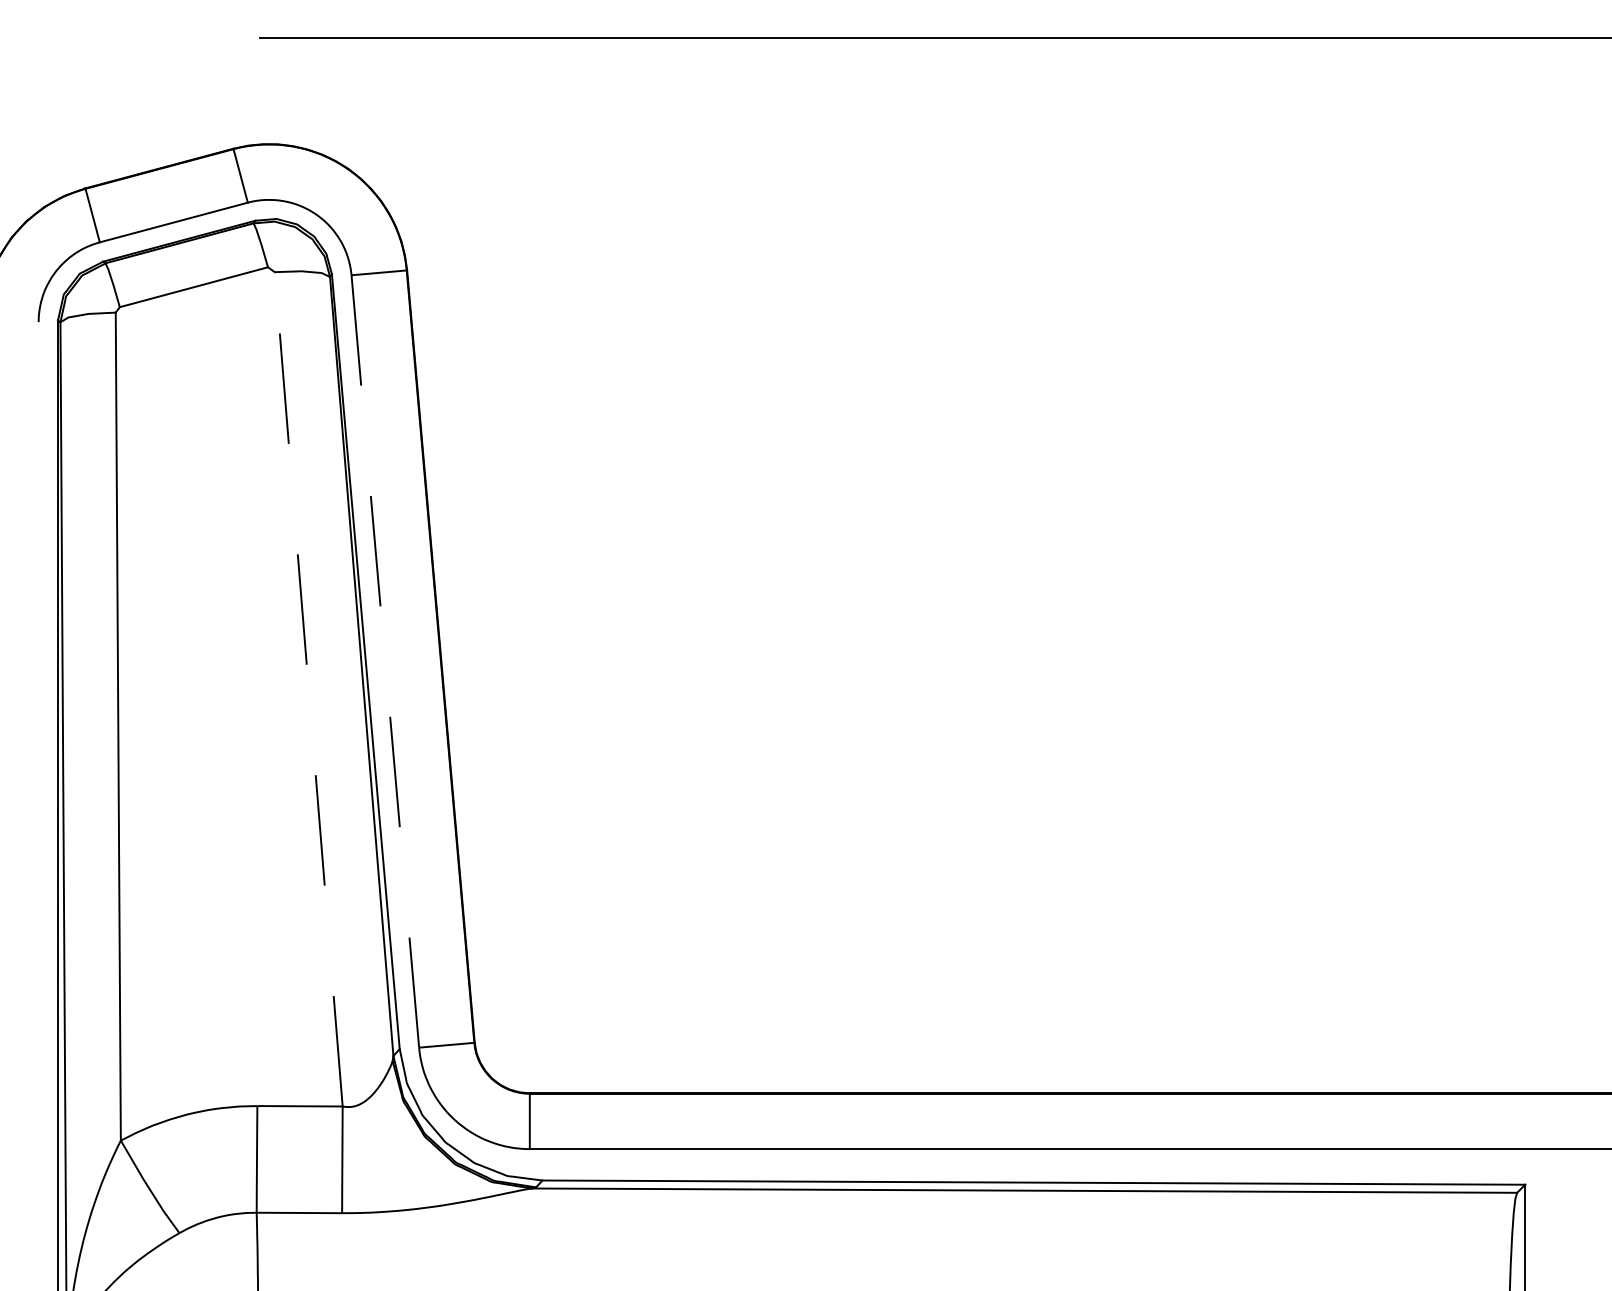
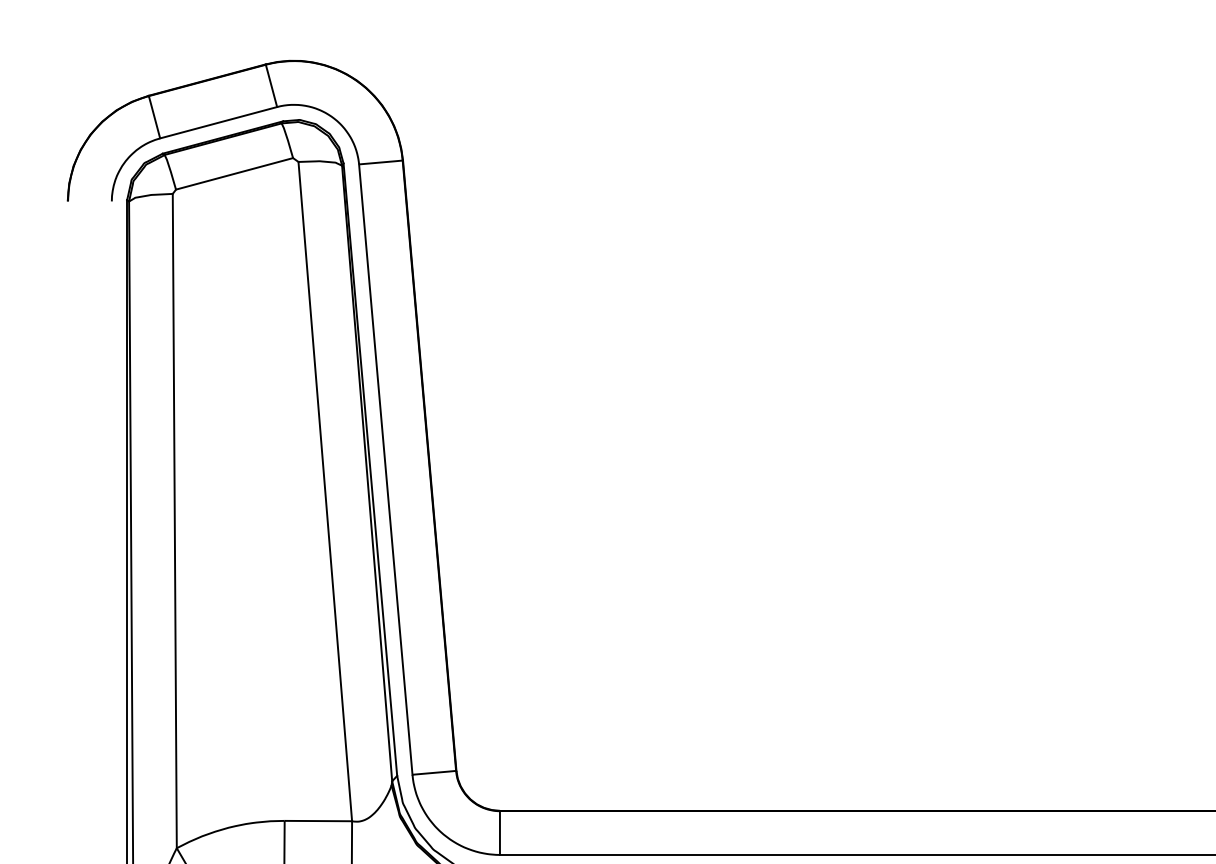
line: (385, 661) -> (385, 469), dashed -> solid
line: (308, 689) -> (325, 491), dashed -> solid

